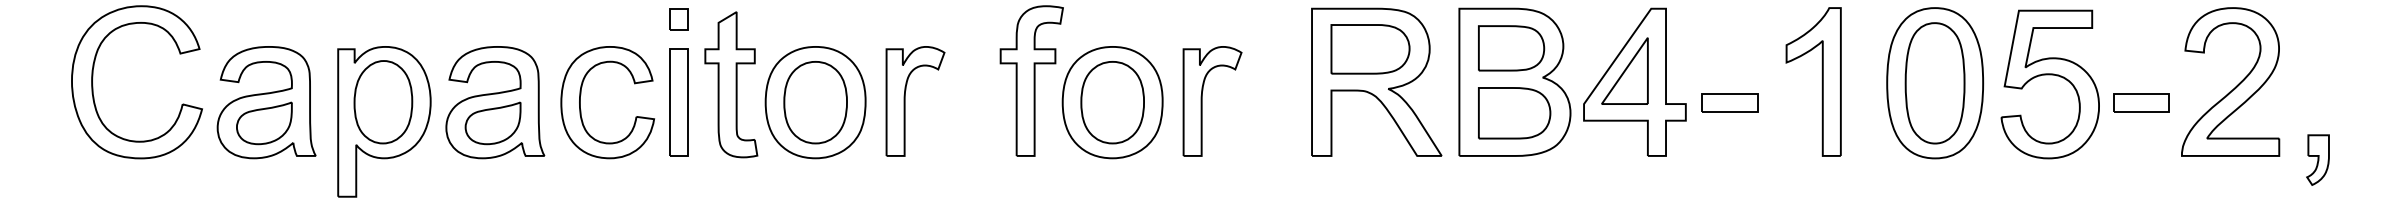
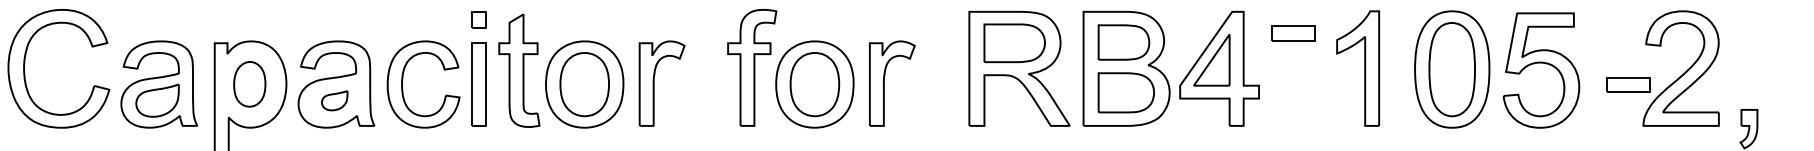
part: (383, 102) -> (249, 84), size x0.7
part: (1729, 102) -> (1292, 33), moved
part: (2141, 102) -> (1628, 84), moved
part: (492, 123) -> (334, 100), size x0.6

